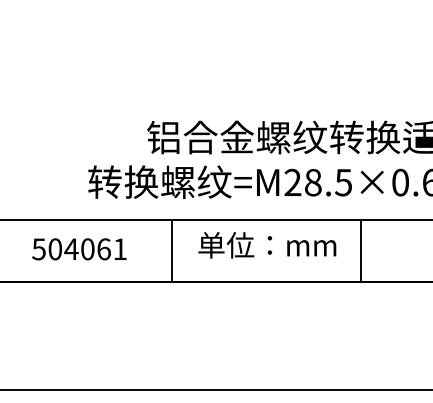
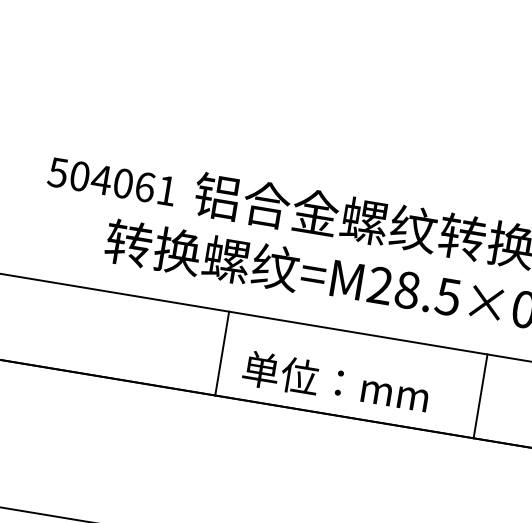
text: (267, 245) -> (336, 382), moved
text: (79, 249) -> (112, 181), moved
line: (172, 250) -> (222, 352), moved
line: (361, 250) -> (481, 395), moved

